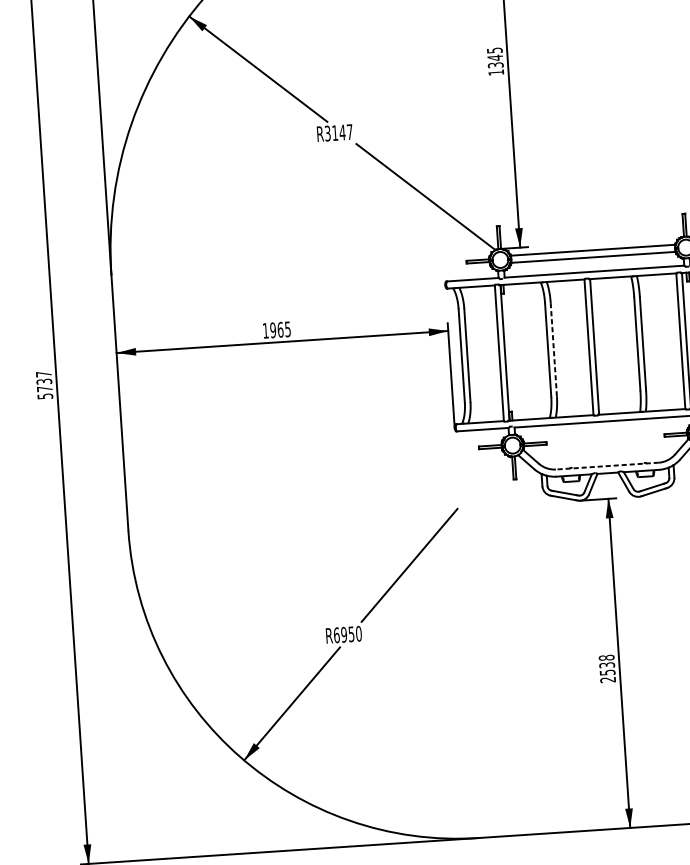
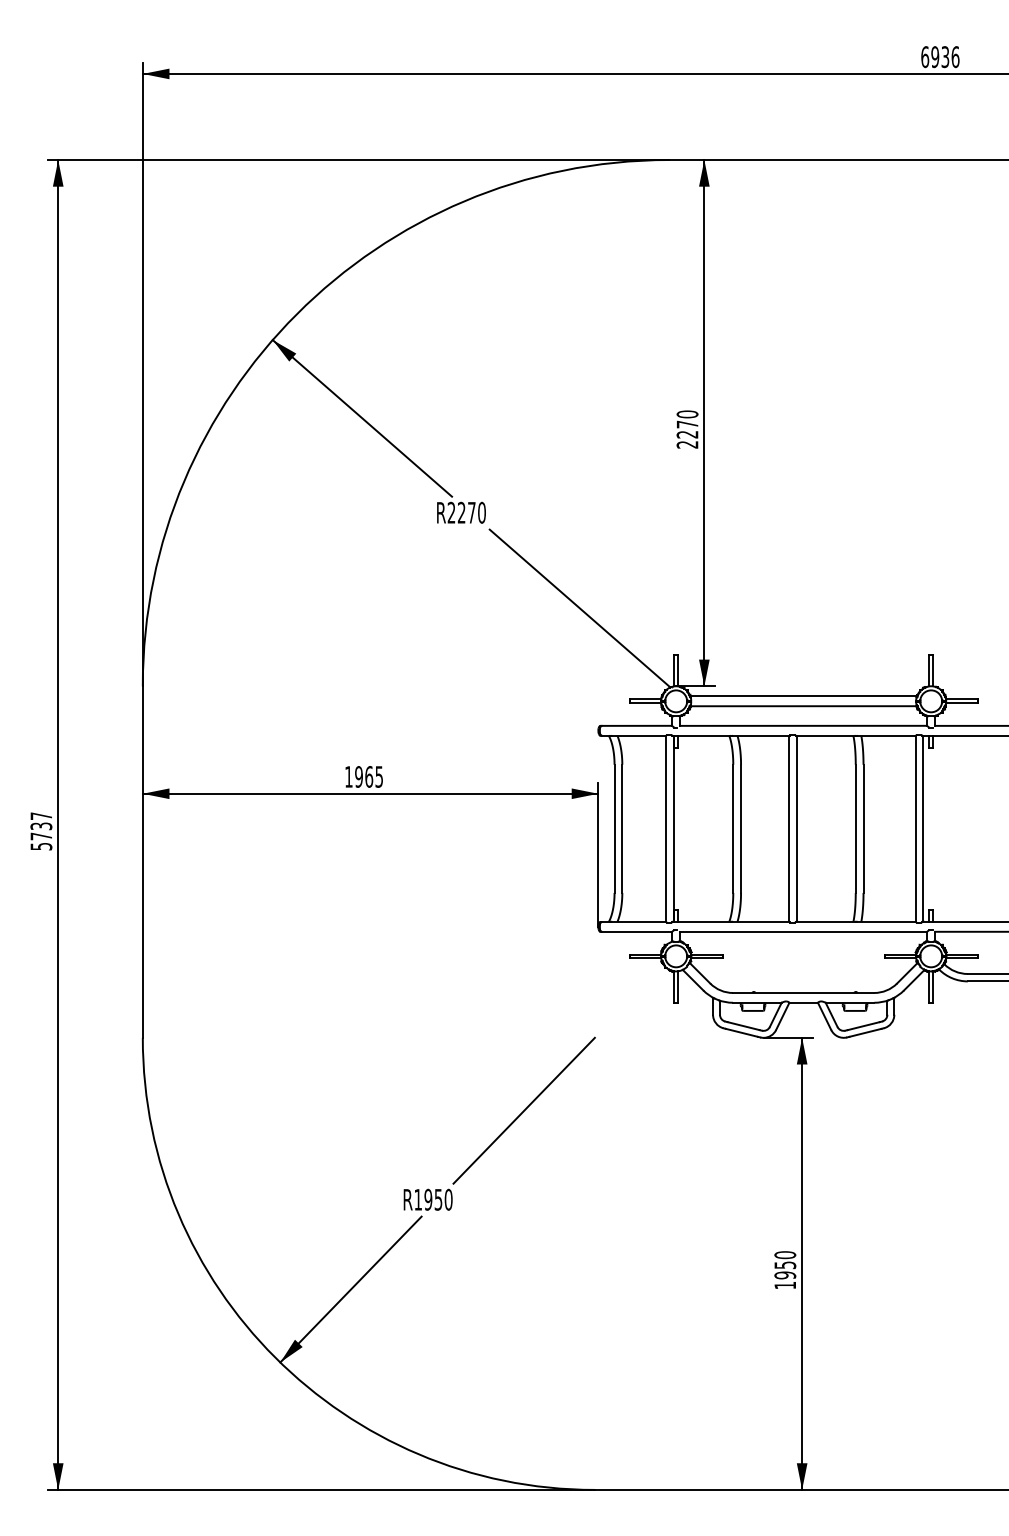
text: (495, 61) -> (687, 429), 1345 -> 2270
text: (338, 132) -> (466, 512), R3147 -> R2270
line: (554, 349) -> (741, 828), dashed -> solid
line: (607, 465) -> (803, 992), dashed -> solid
text: (336, 635) -> (418, 1199), R6950 -> R1950
text: (606, 669) -> (784, 1270), 2538 -> 1950

